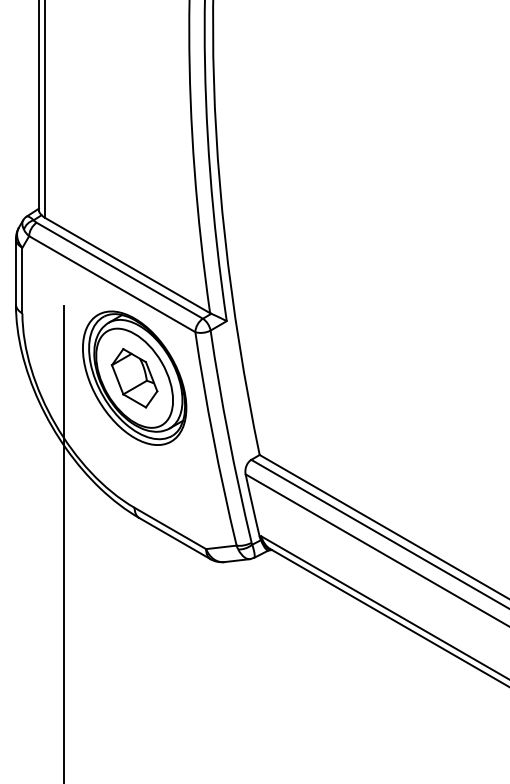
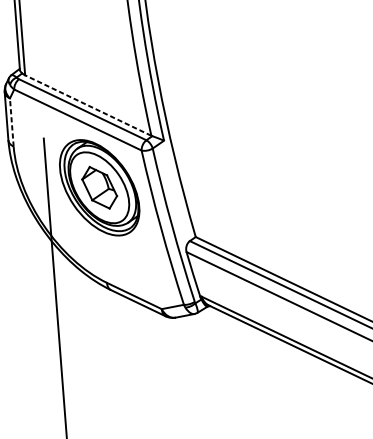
line: (127, 265) -> (88, 105), solid -> dashed
line: (22, 280) -> (11, 122), solid -> dashed

